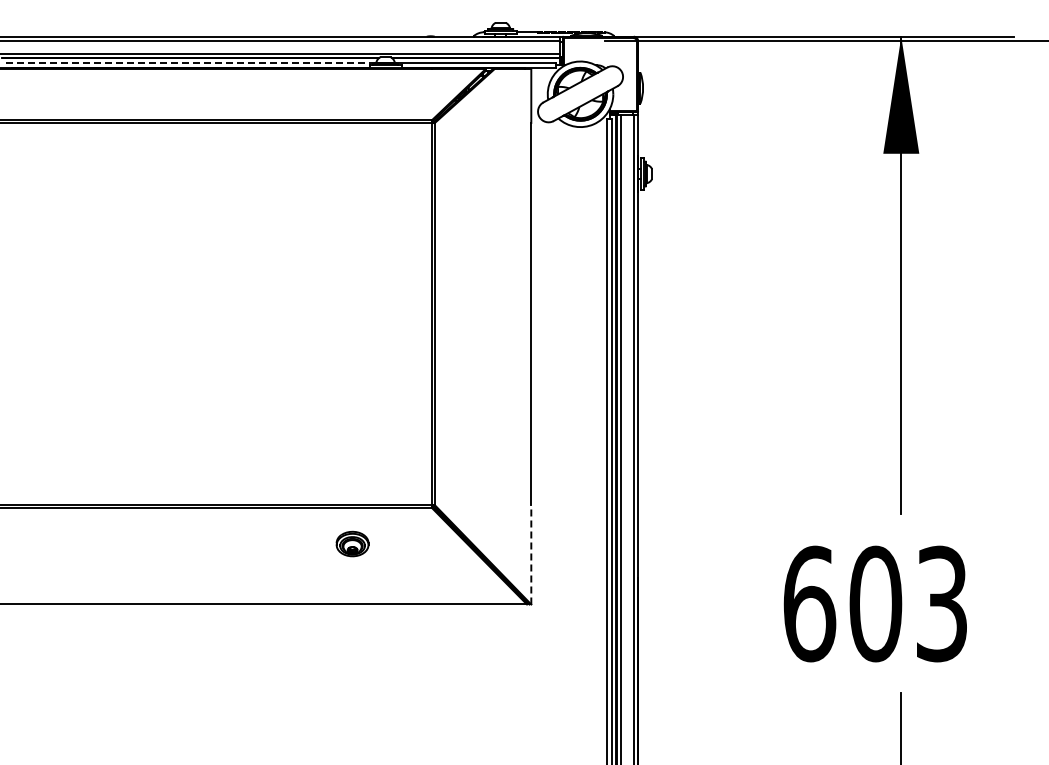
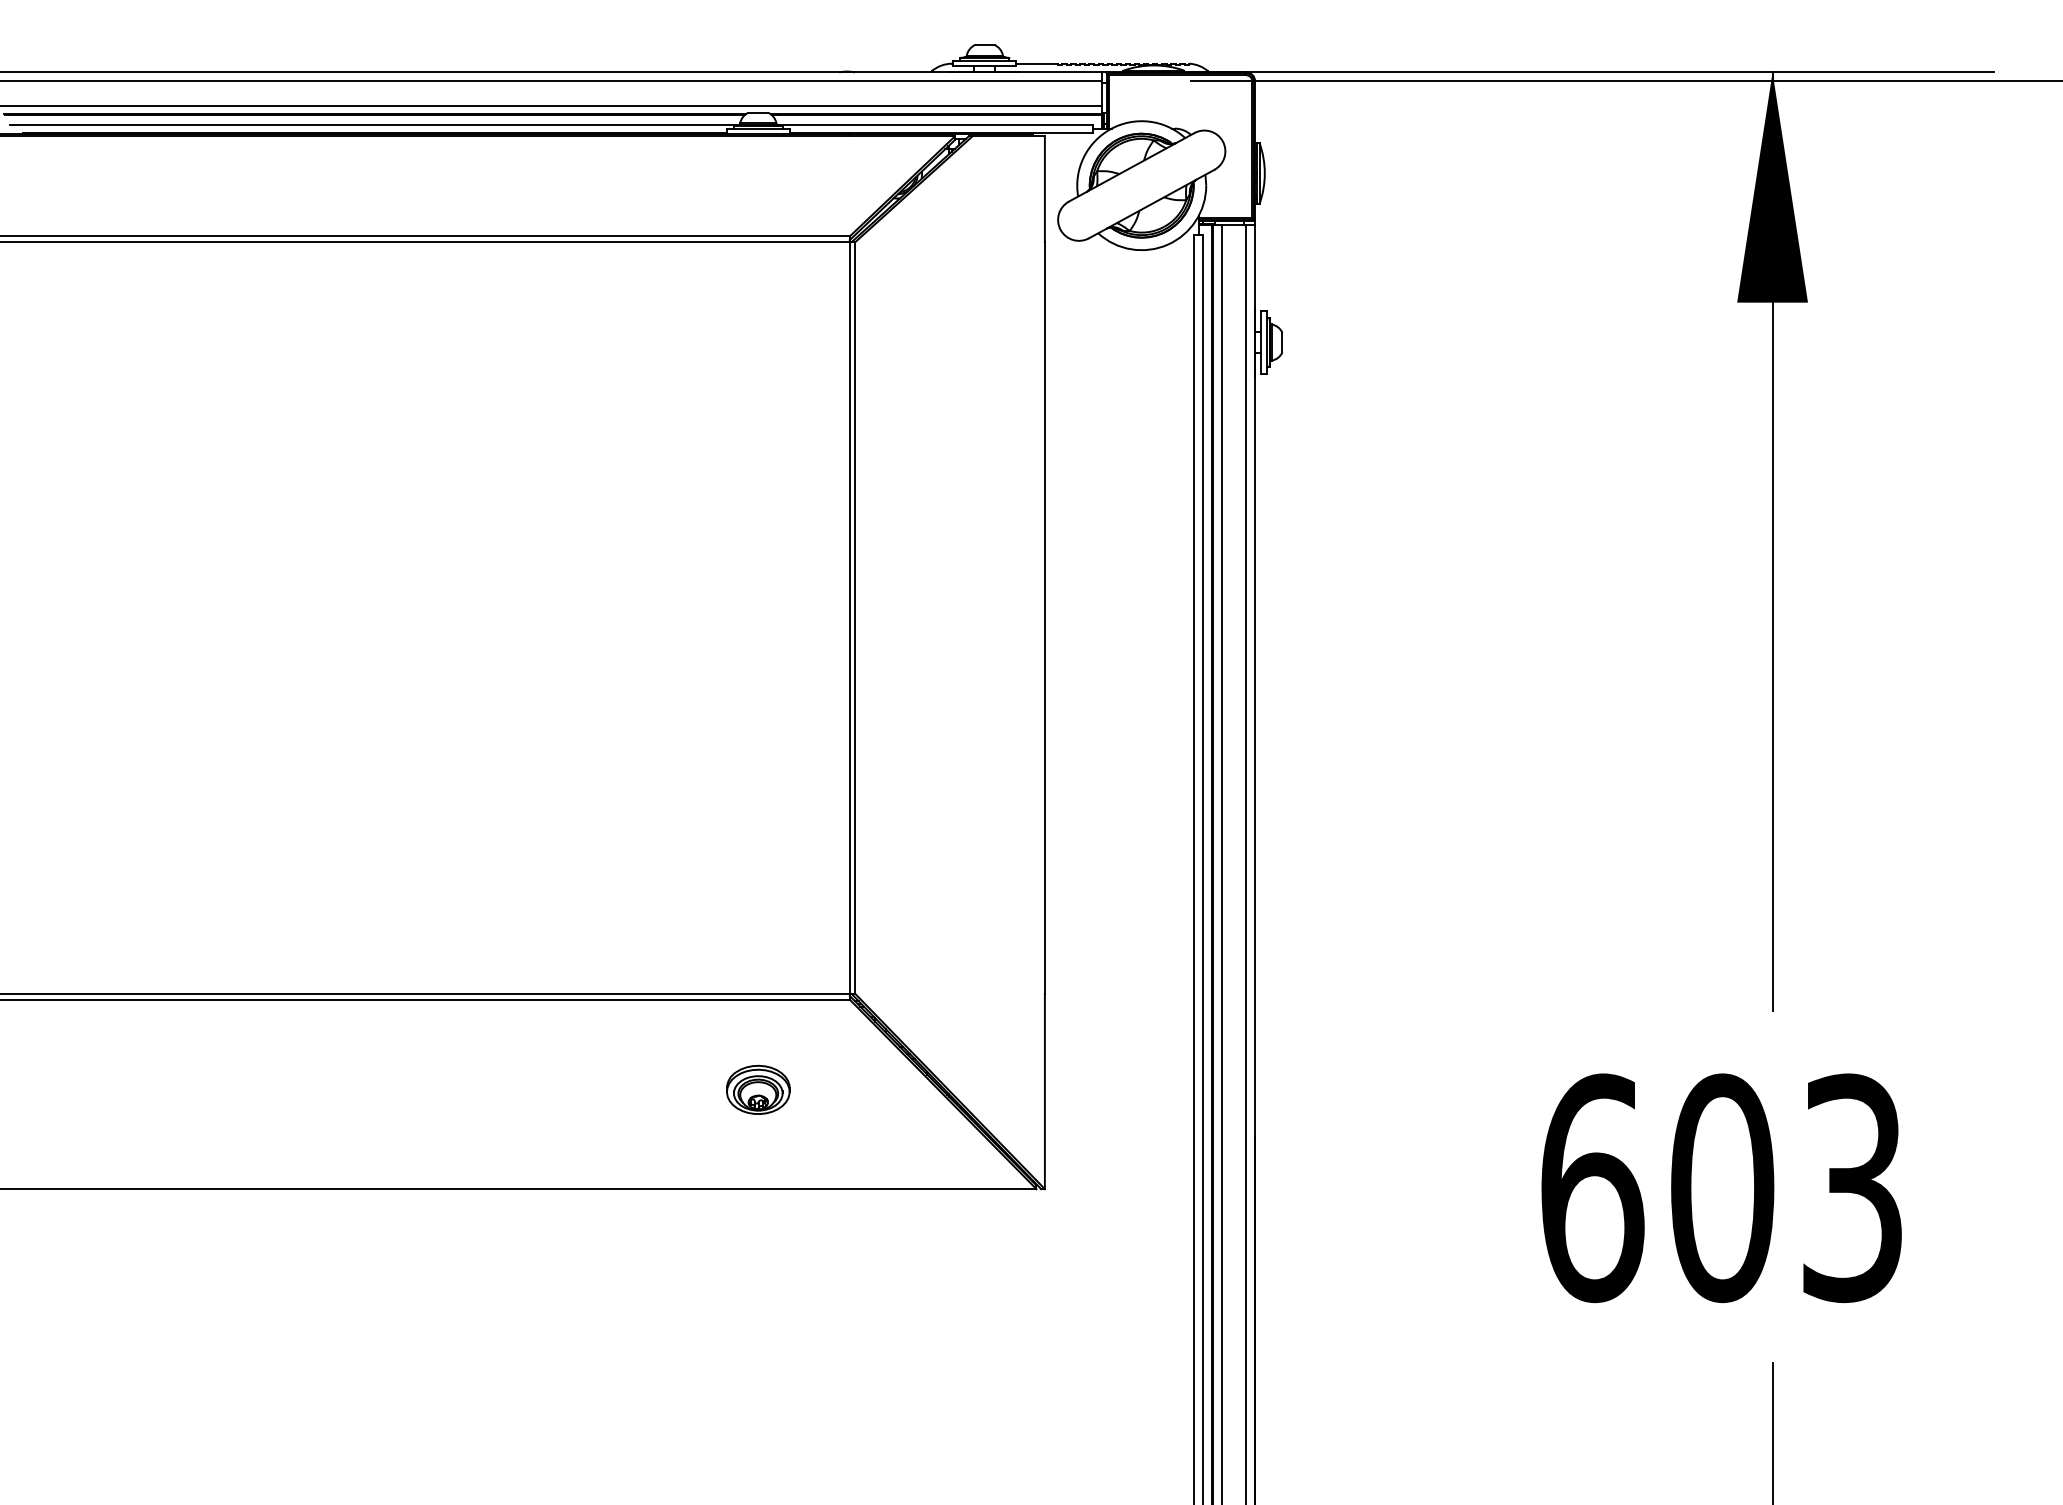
line: (190, 63) -> (374, 125), dashed -> solid
part: (352, 543) -> (758, 1088), moved
line: (531, 554) -> (1045, 1090), dashed -> solid

